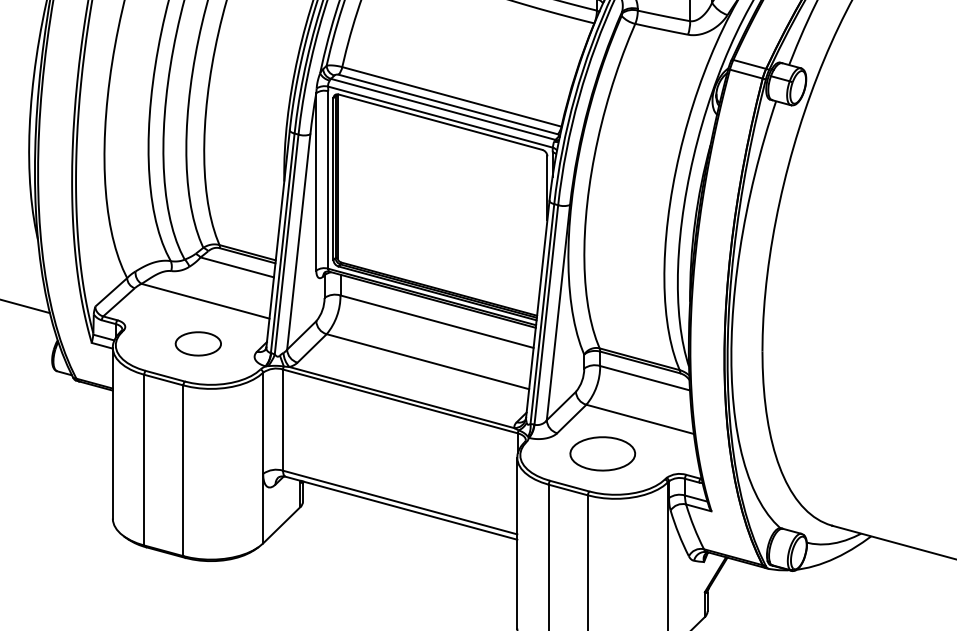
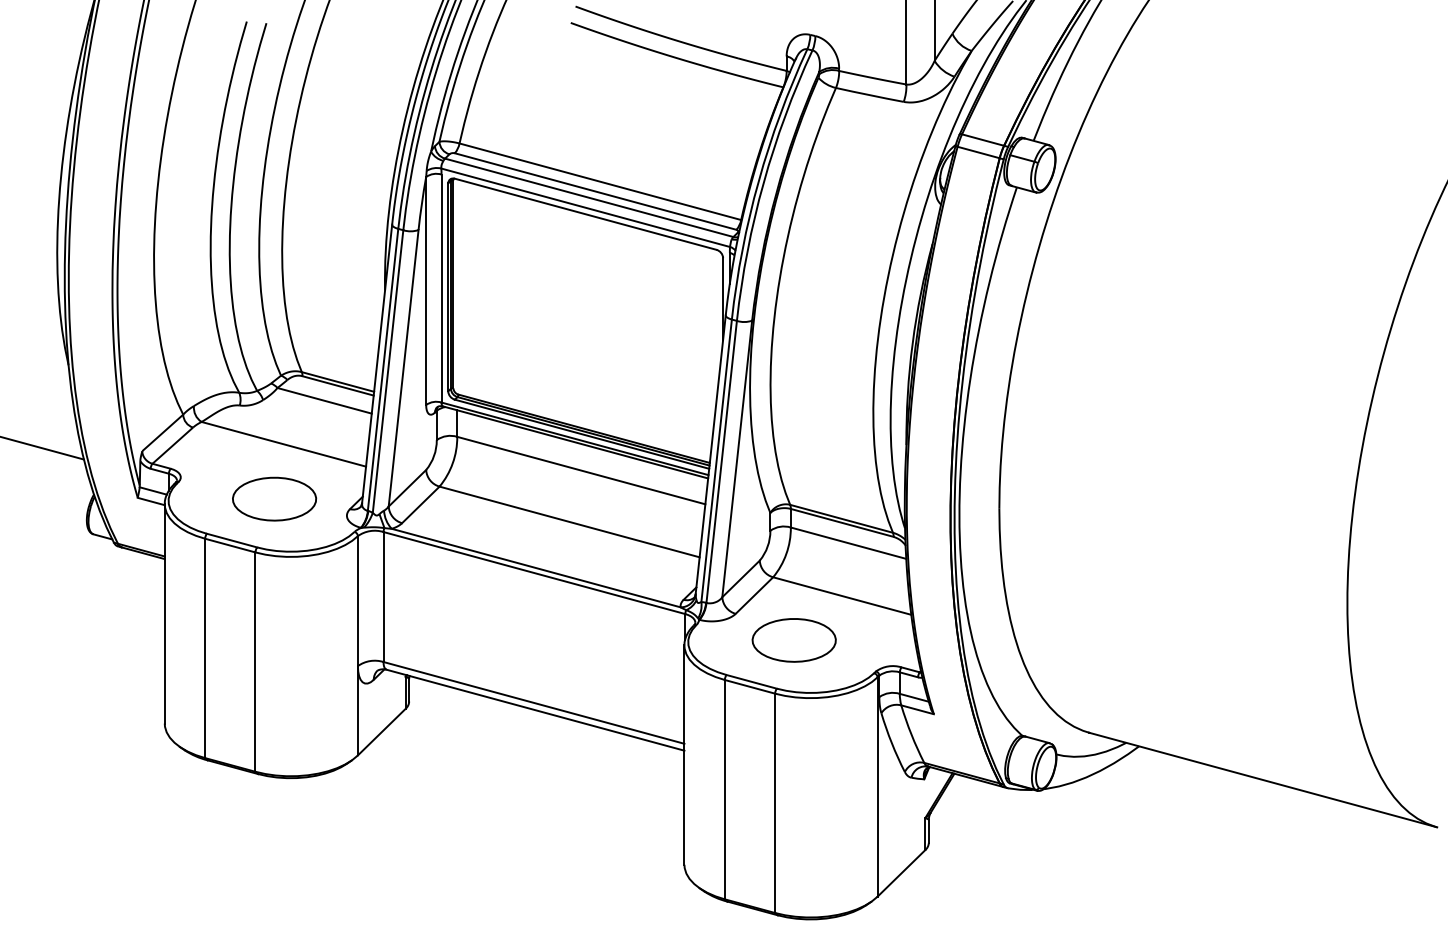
part: (198, 343) -> (274, 498), size x1.43

